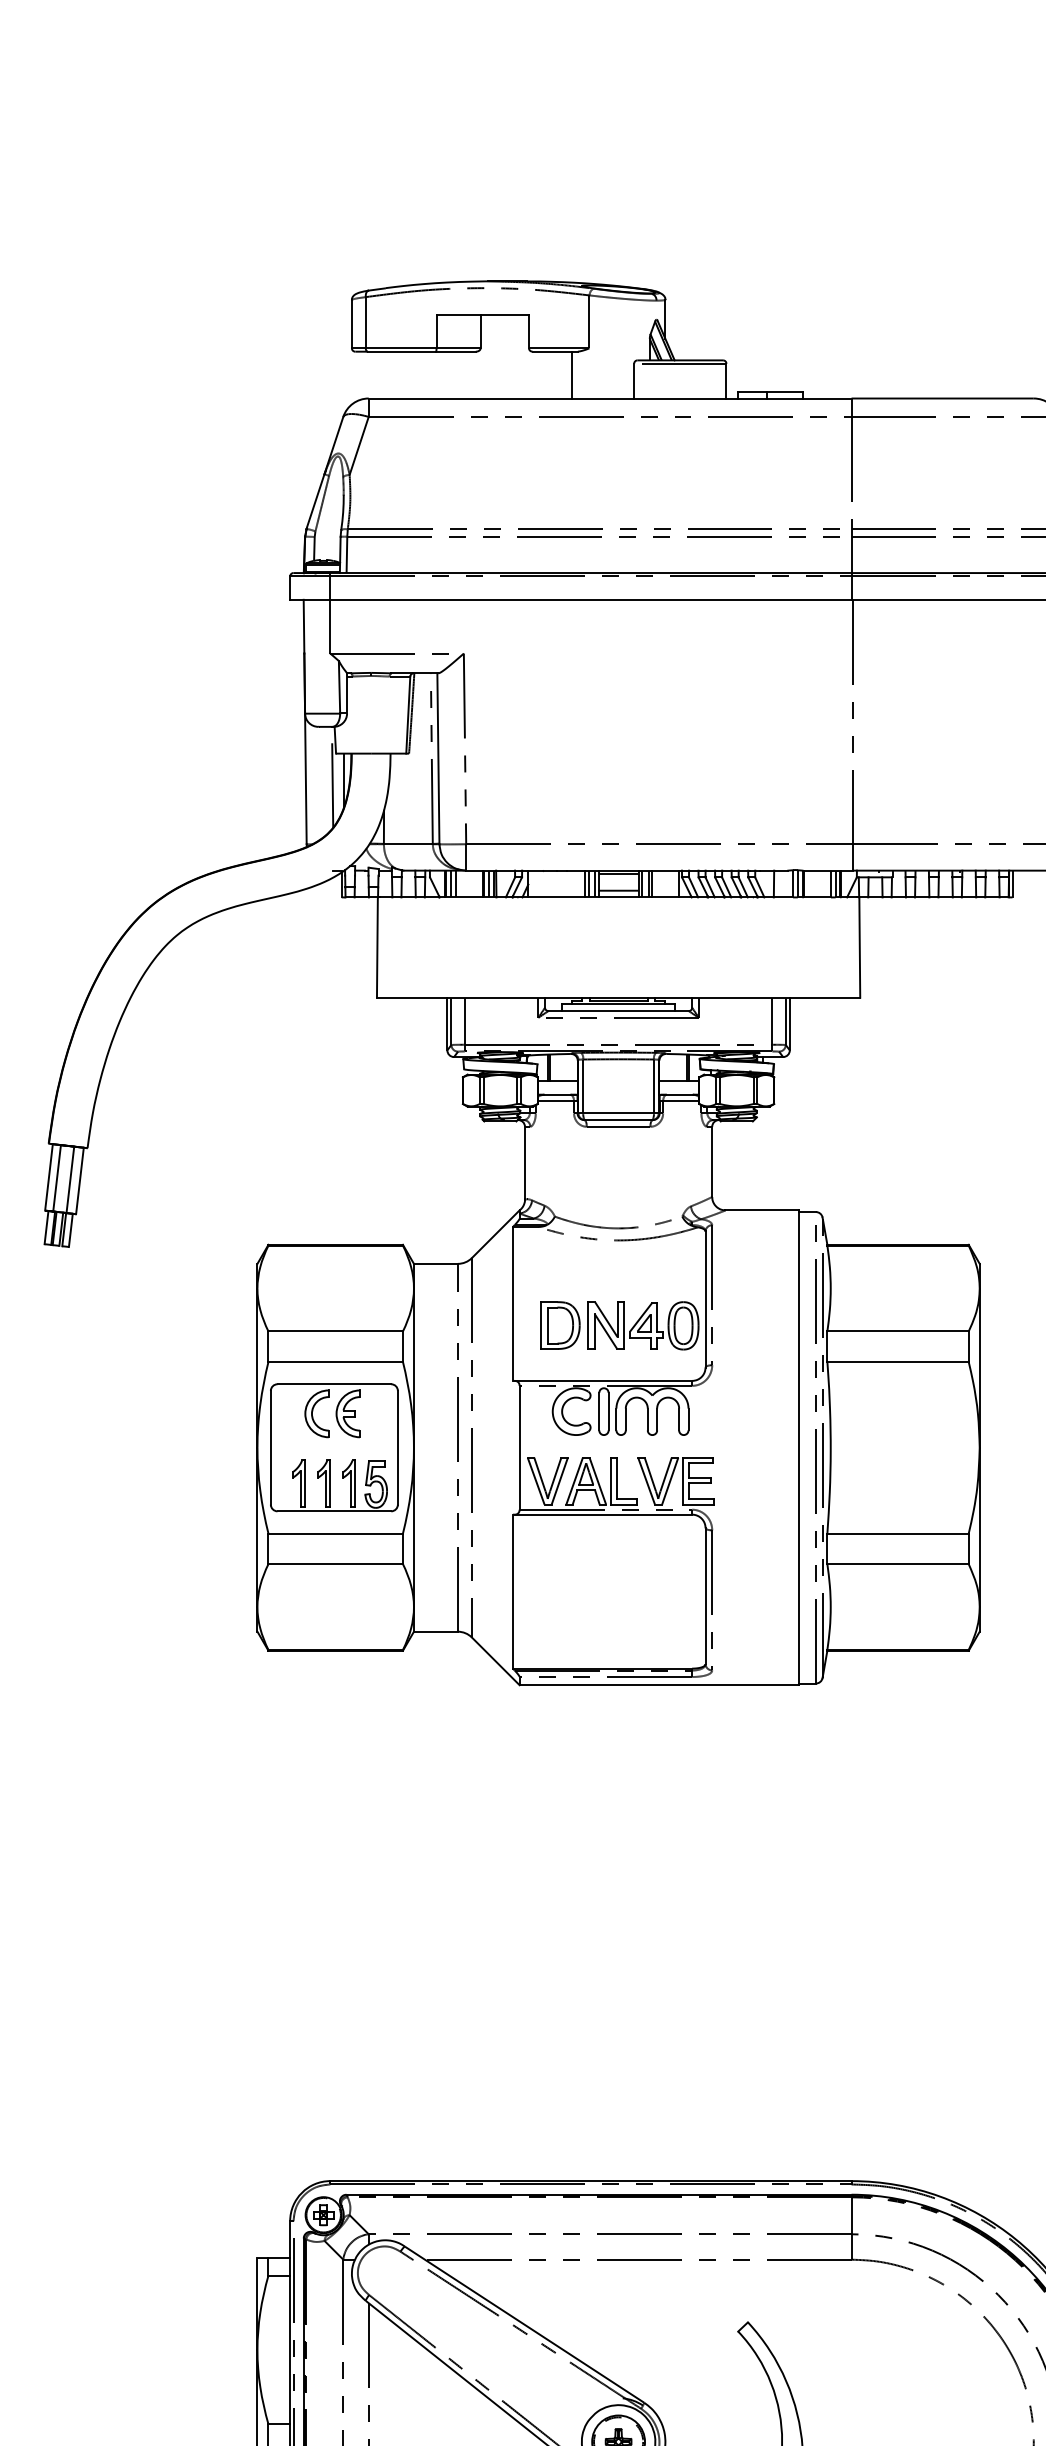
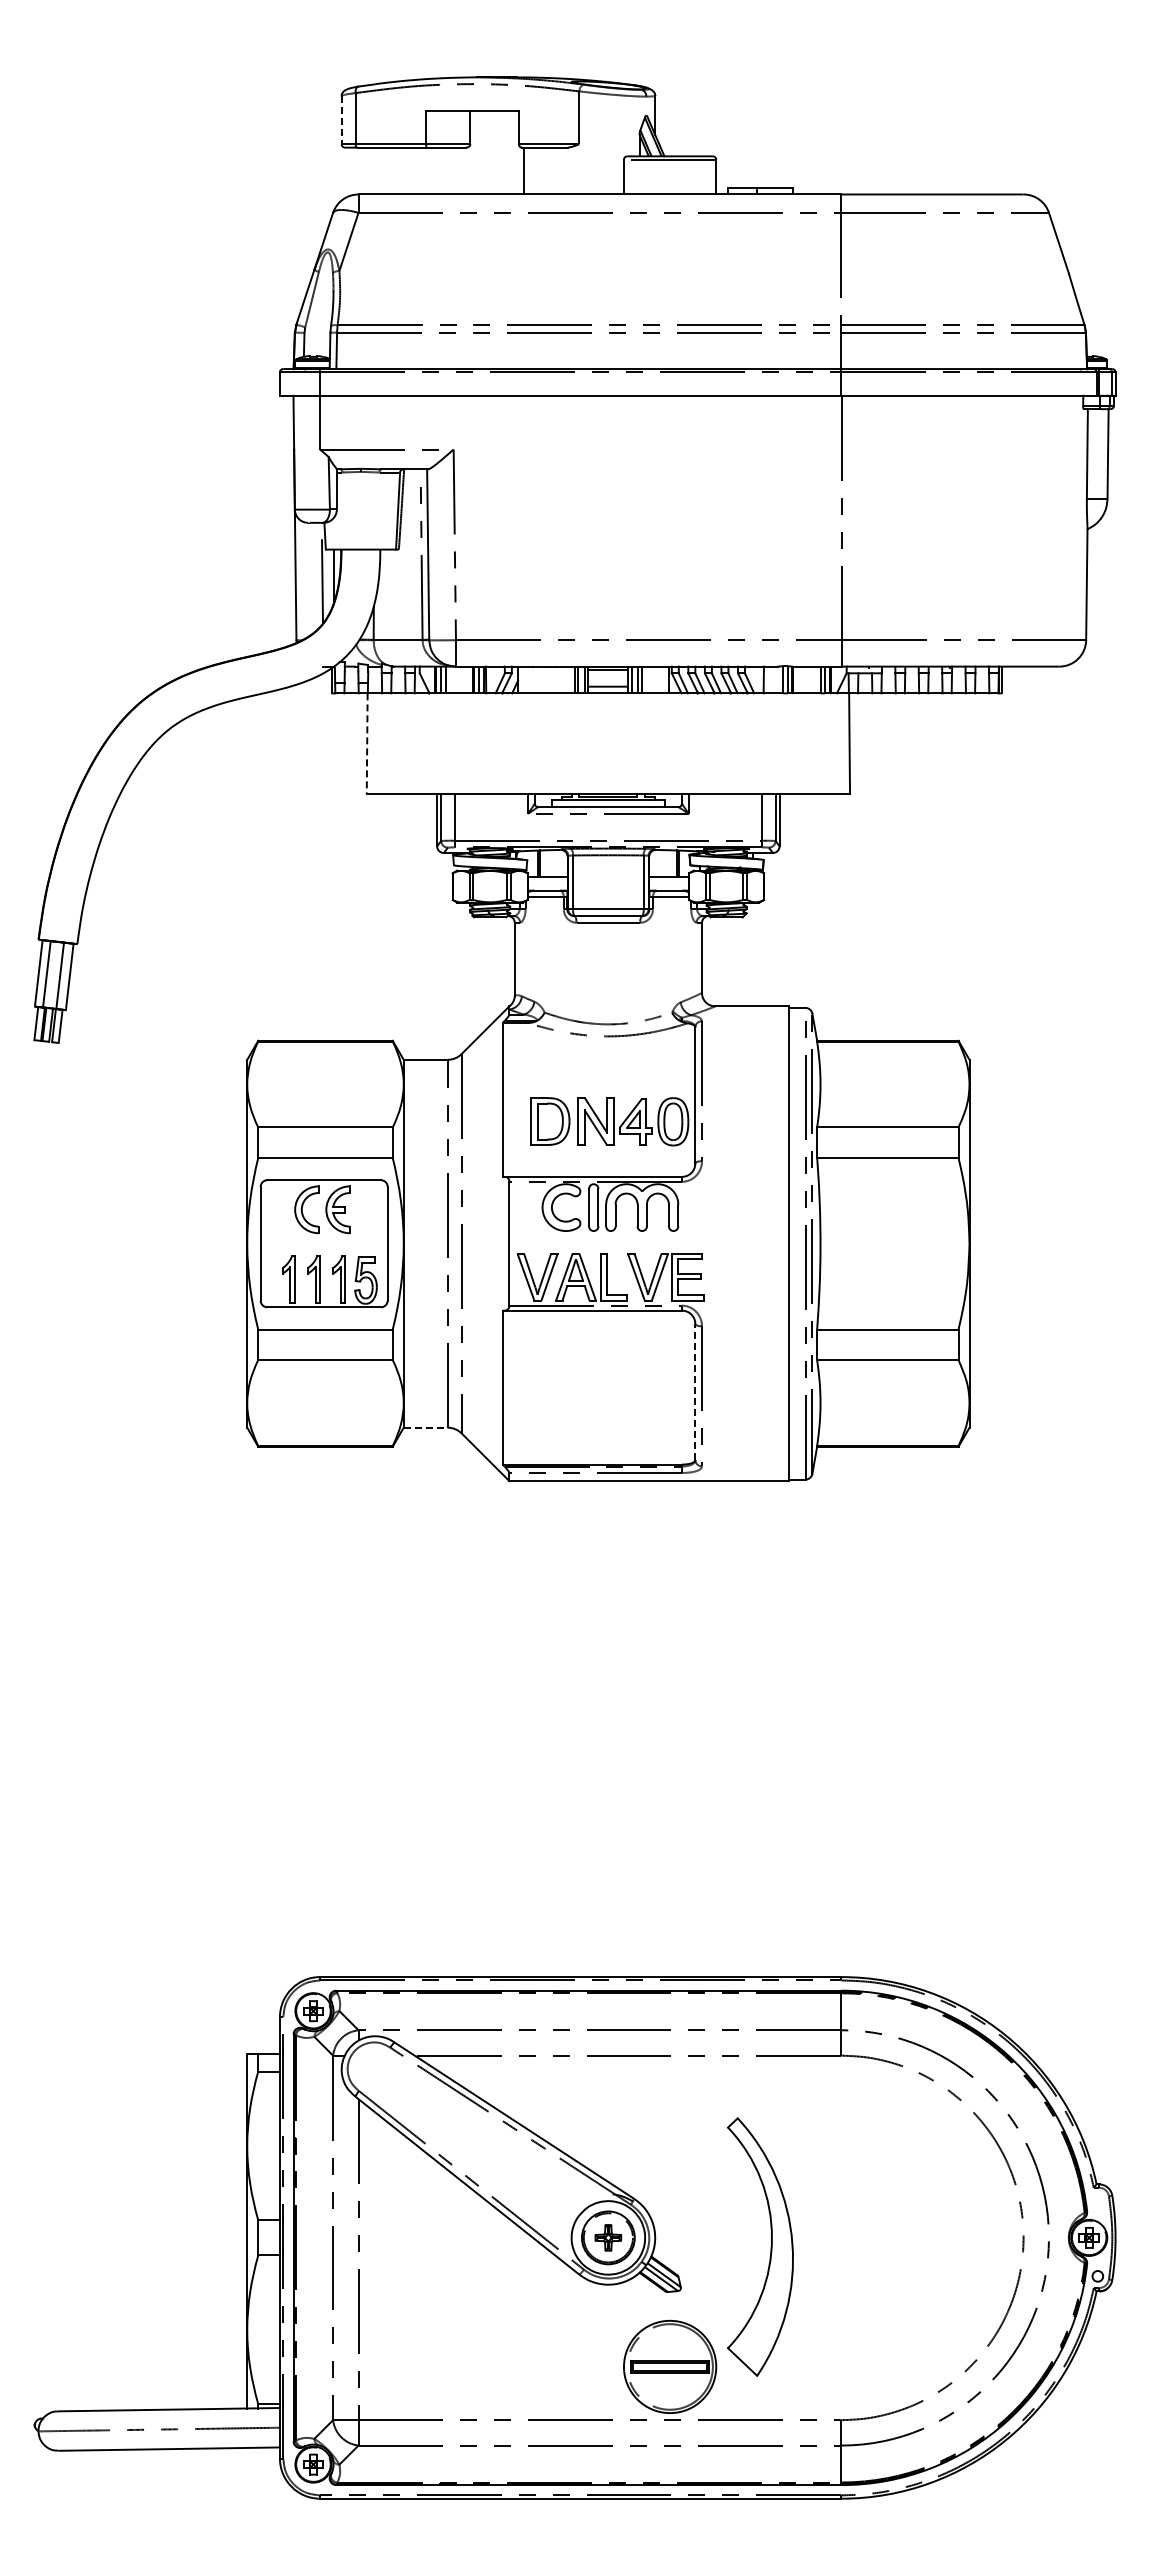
line: (351, 324) -> (341, 120), solid -> dashed
line: (571, 374) -> (523, 170), moved
line: (377, 948) -> (367, 744), solid -> dashed
line: (705, 1595) -> (695, 1391), solid -> dashed
line: (435, 1631) -> (425, 1427), solid -> dashed

